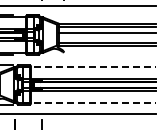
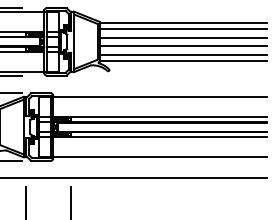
line: (107, 37) -> (183, 45), added
line: (89, 67) -> (153, 97), dashed -> solid
line: (89, 102) -> (153, 157), dashed -> solid

